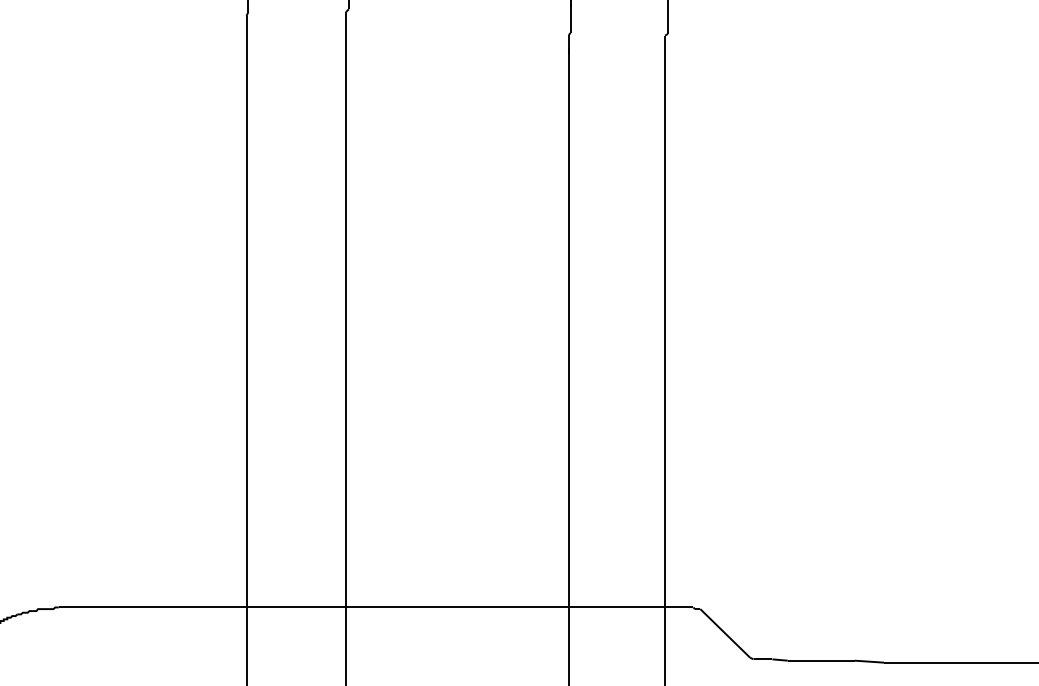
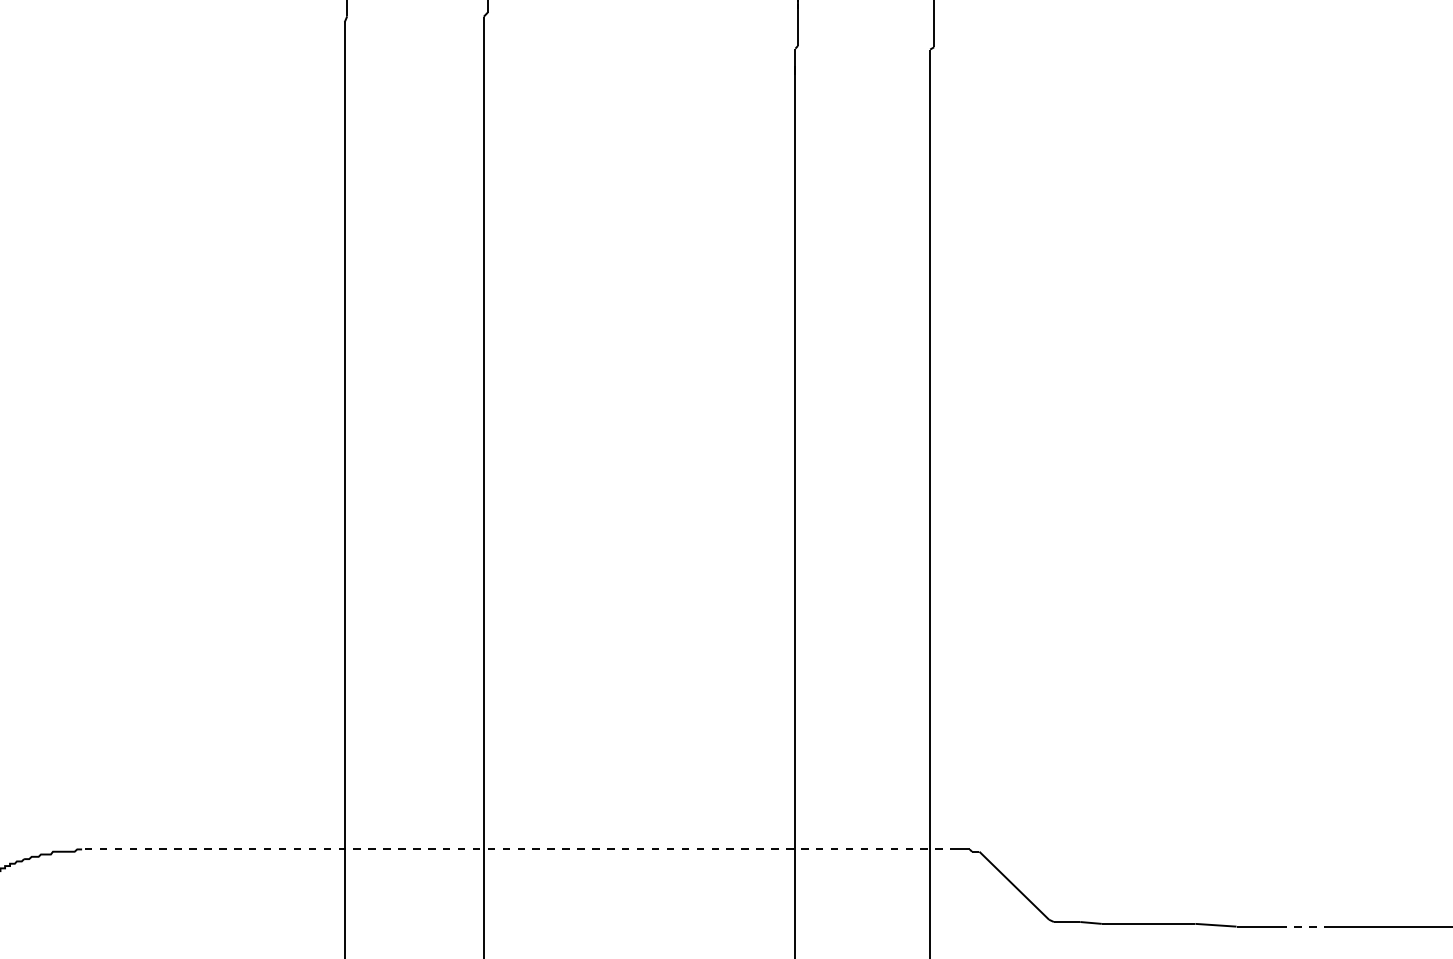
line: (371, 607) -> (519, 849), solid -> dashed
line: (931, 662) -> (1302, 926), solid -> dashed

